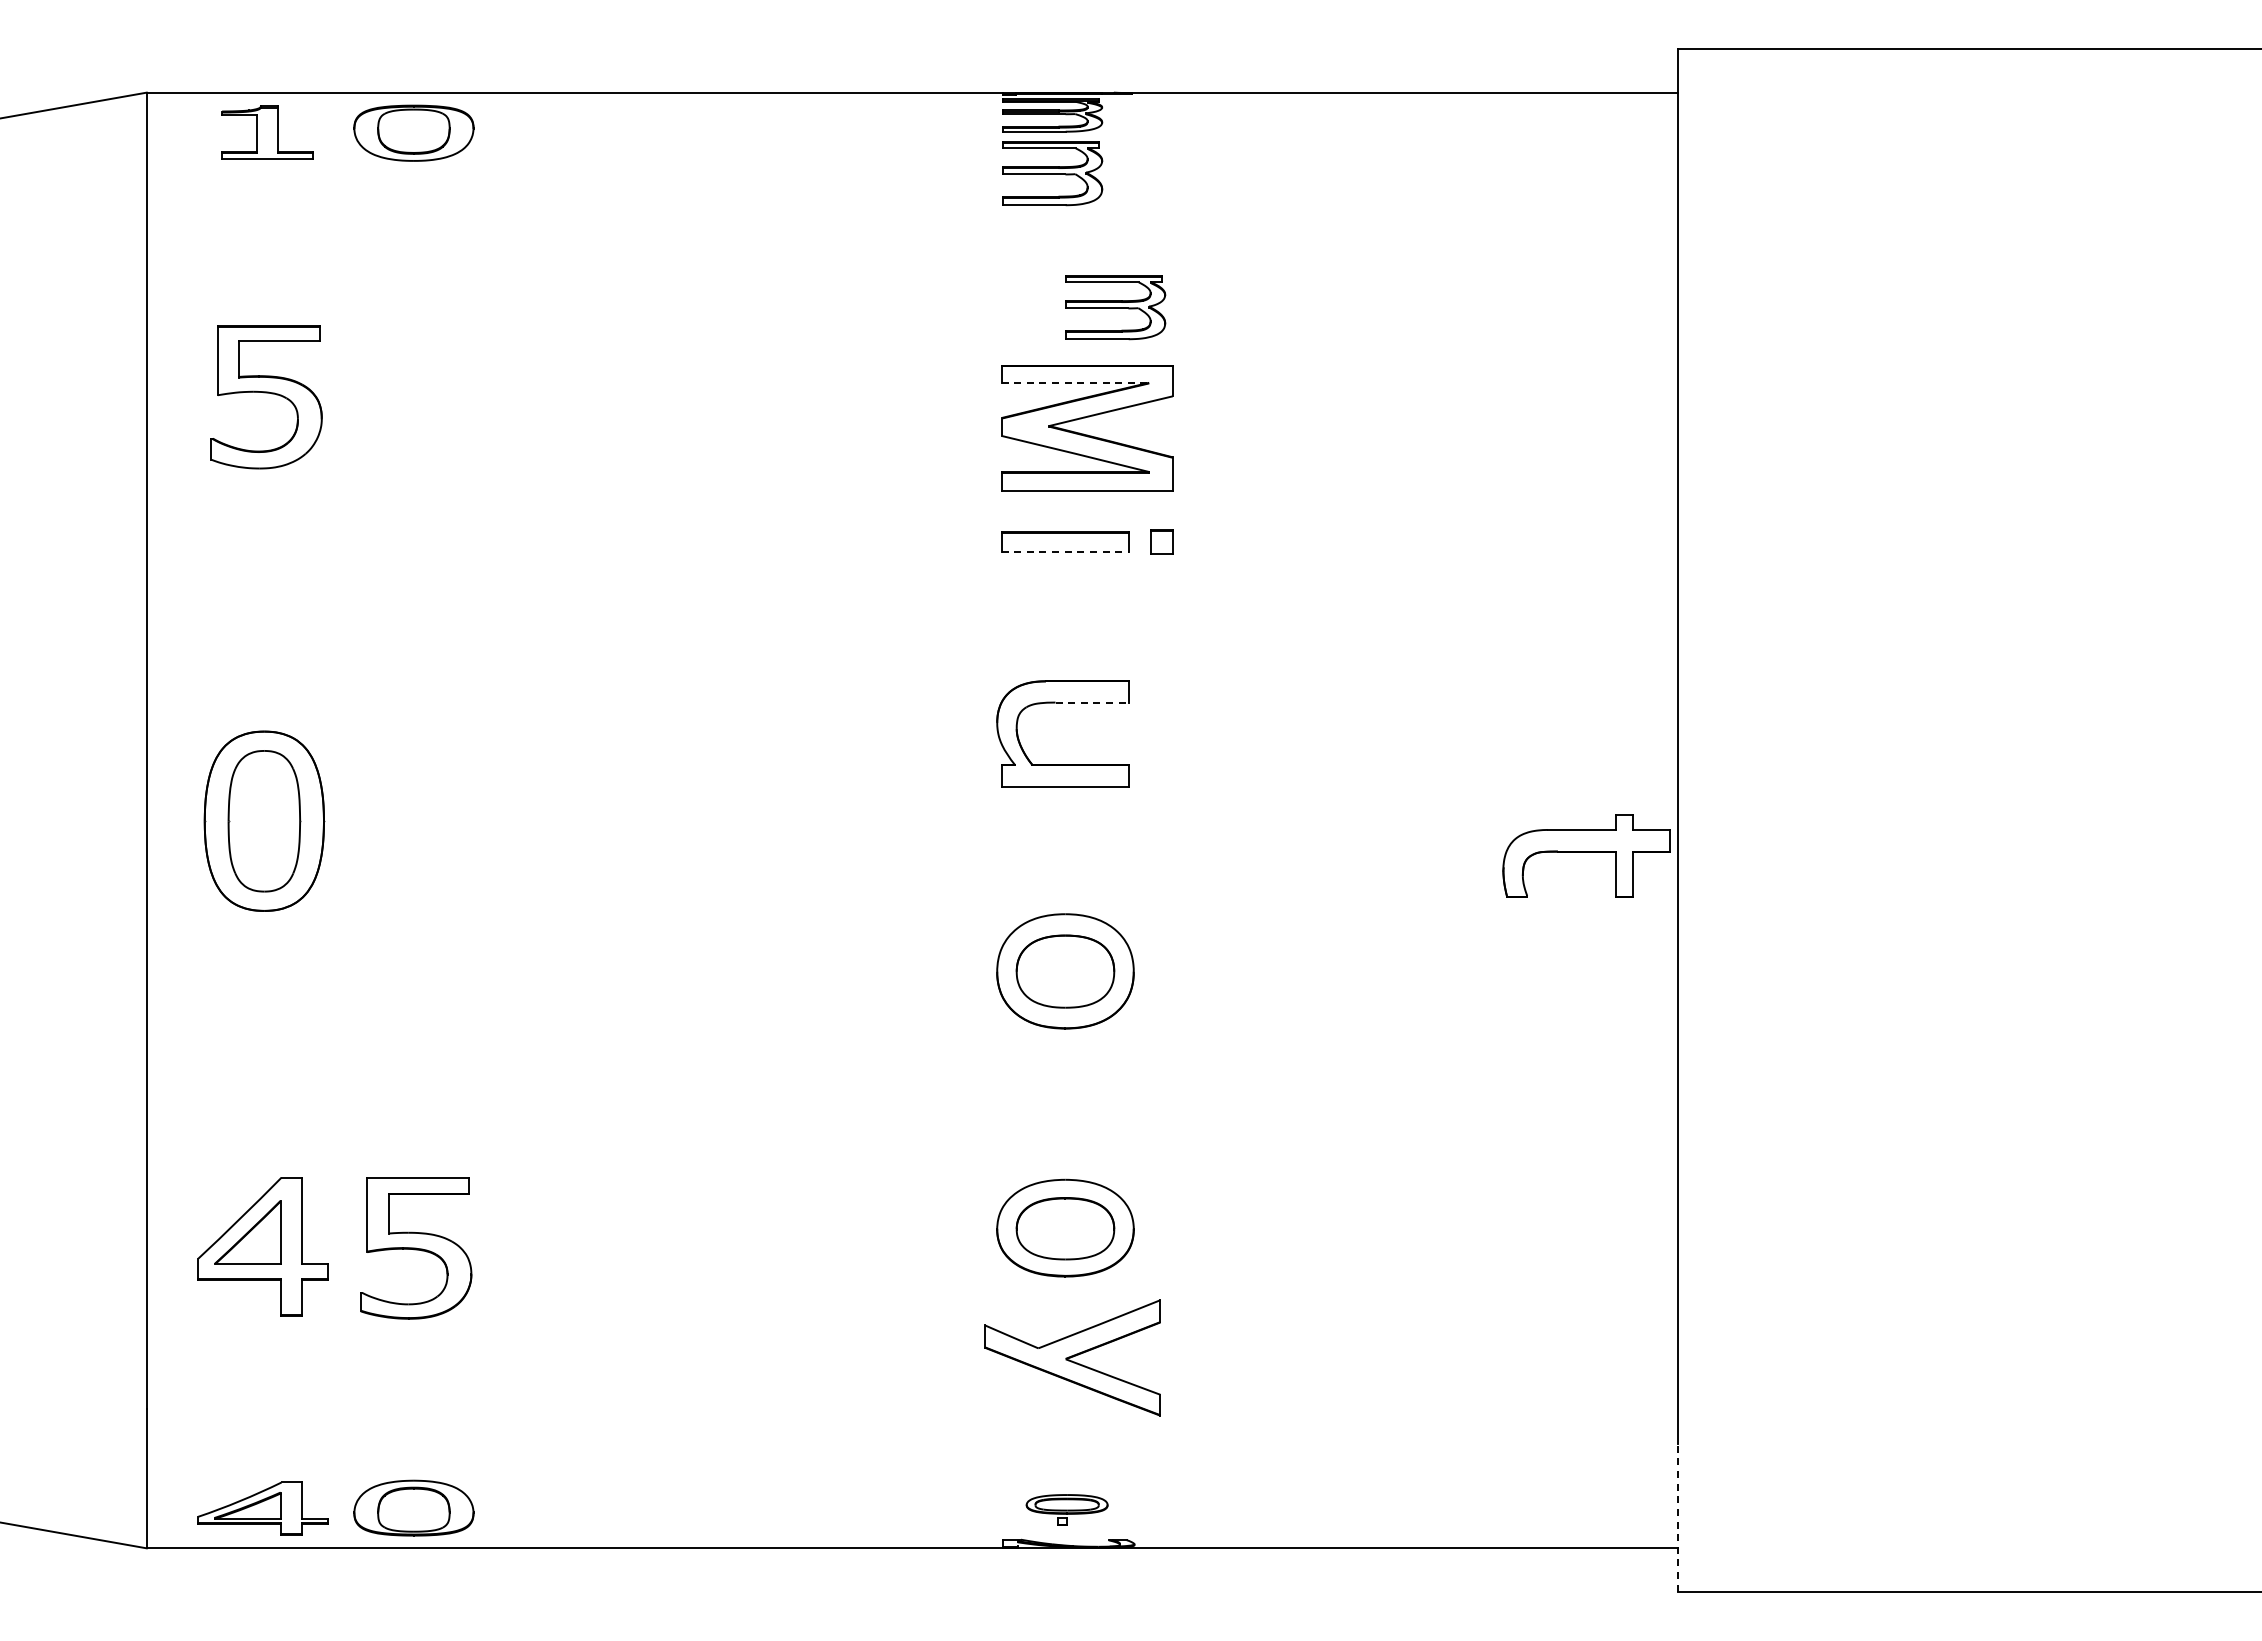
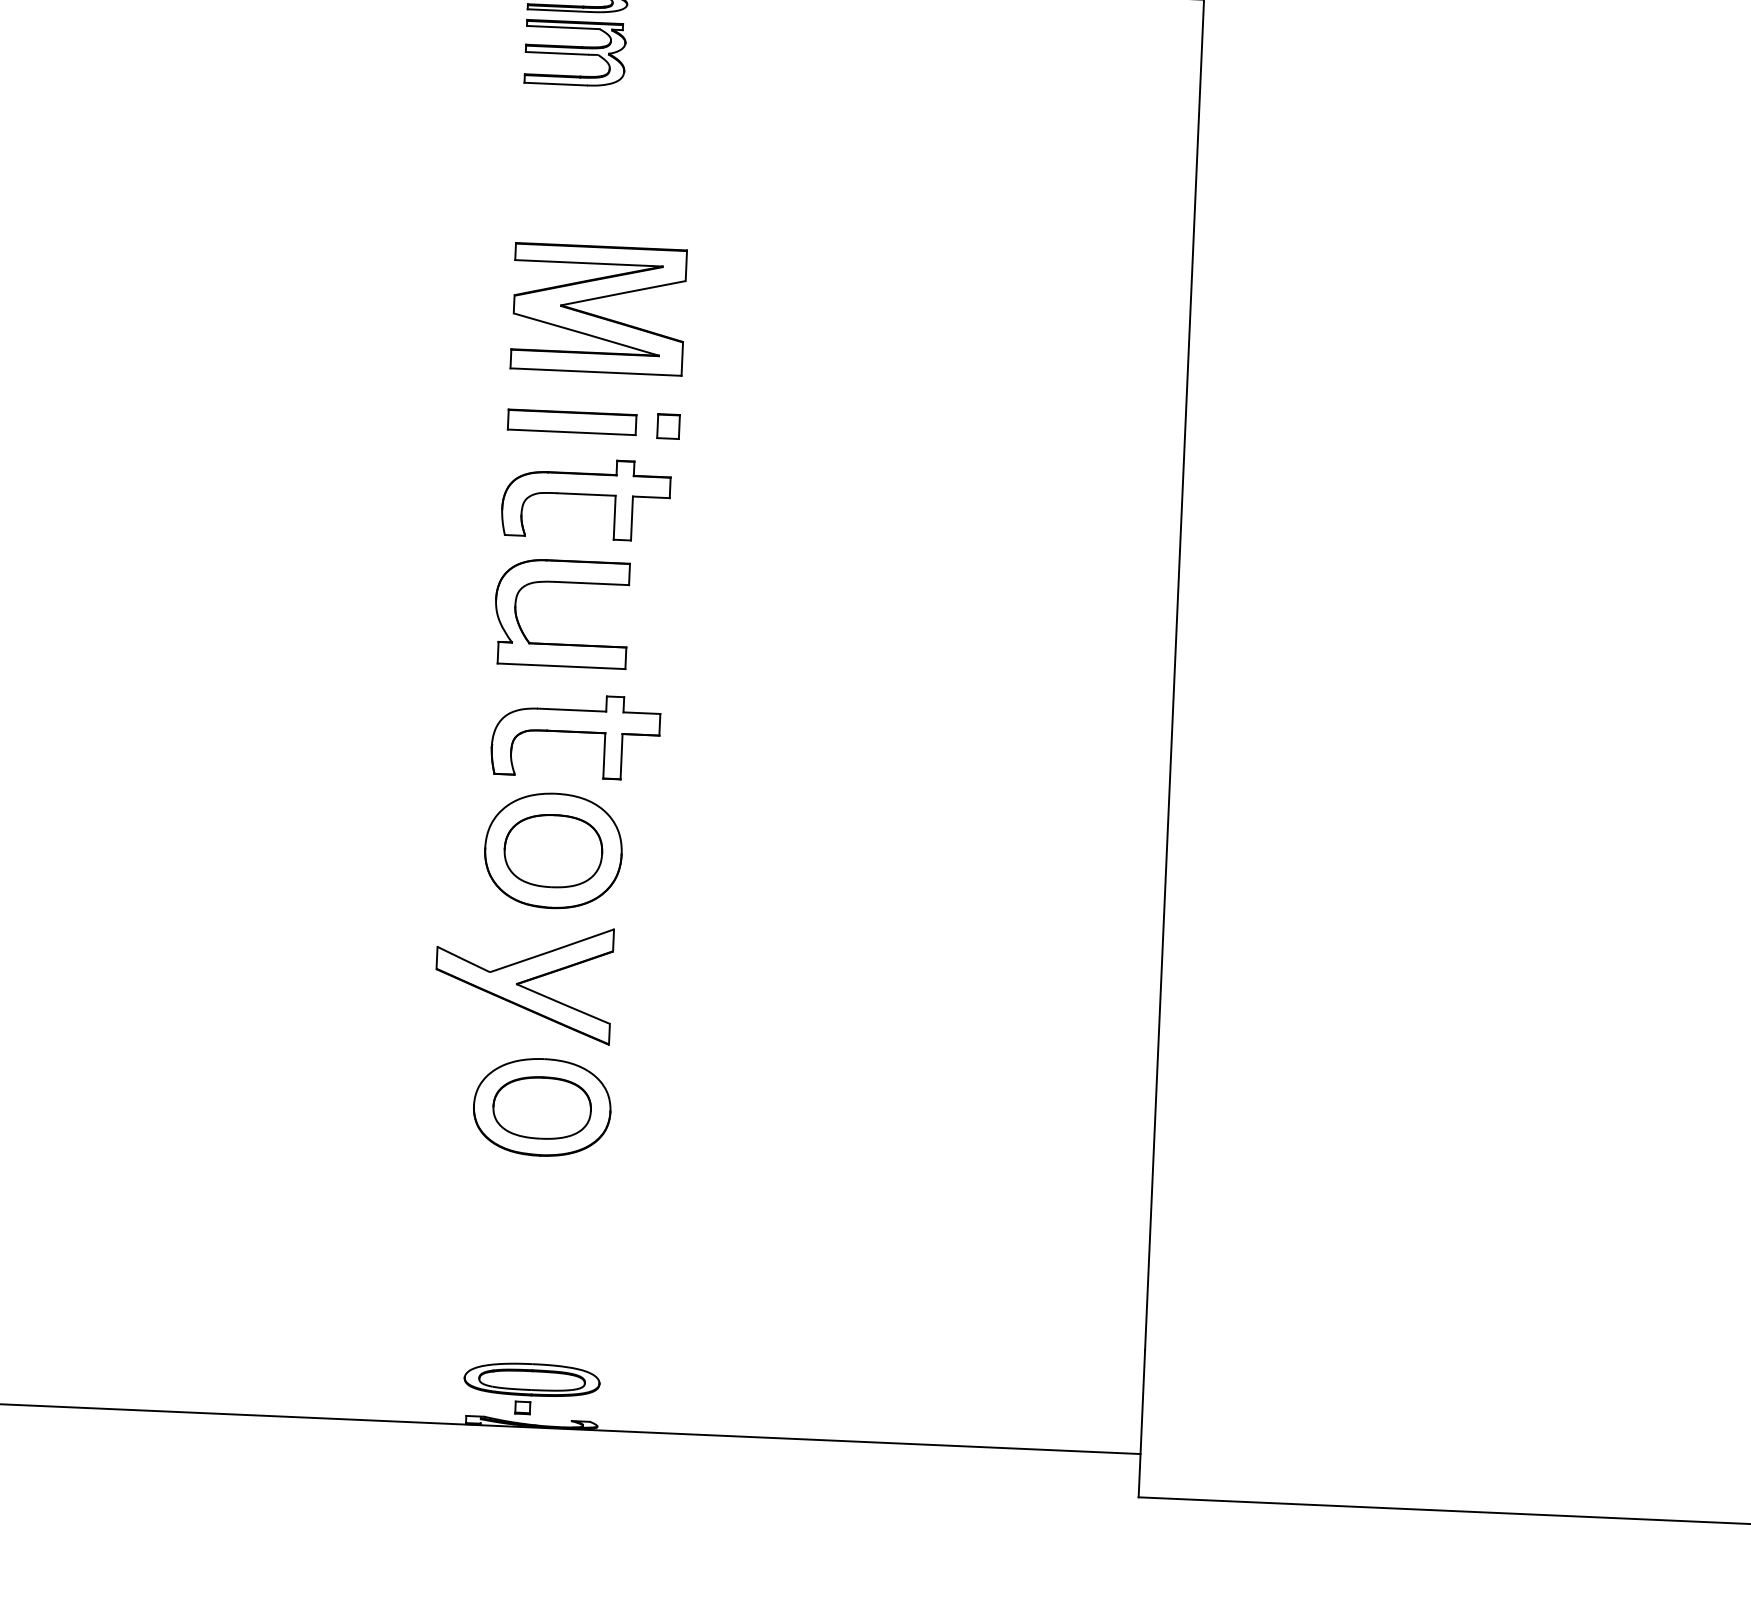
part: (1115, 307) -> (632, 189), removed
line: (1075, 382) -> (589, 263), dashed -> solid
line: (1065, 552) -> (571, 432), dashed -> solid
part: (1082, 618) -> (585, 499), added
line: (1092, 702) -> (592, 583), dashed -> solid
part: (1586, 855) -> (575, 735), moved
part: (1072, 1357) -> (523, 982), moved
part: (1066, 1509) -> (531, 1388), size x1.67
line: (1678, 1518) -> (1142, 1424), dashed -> solid

